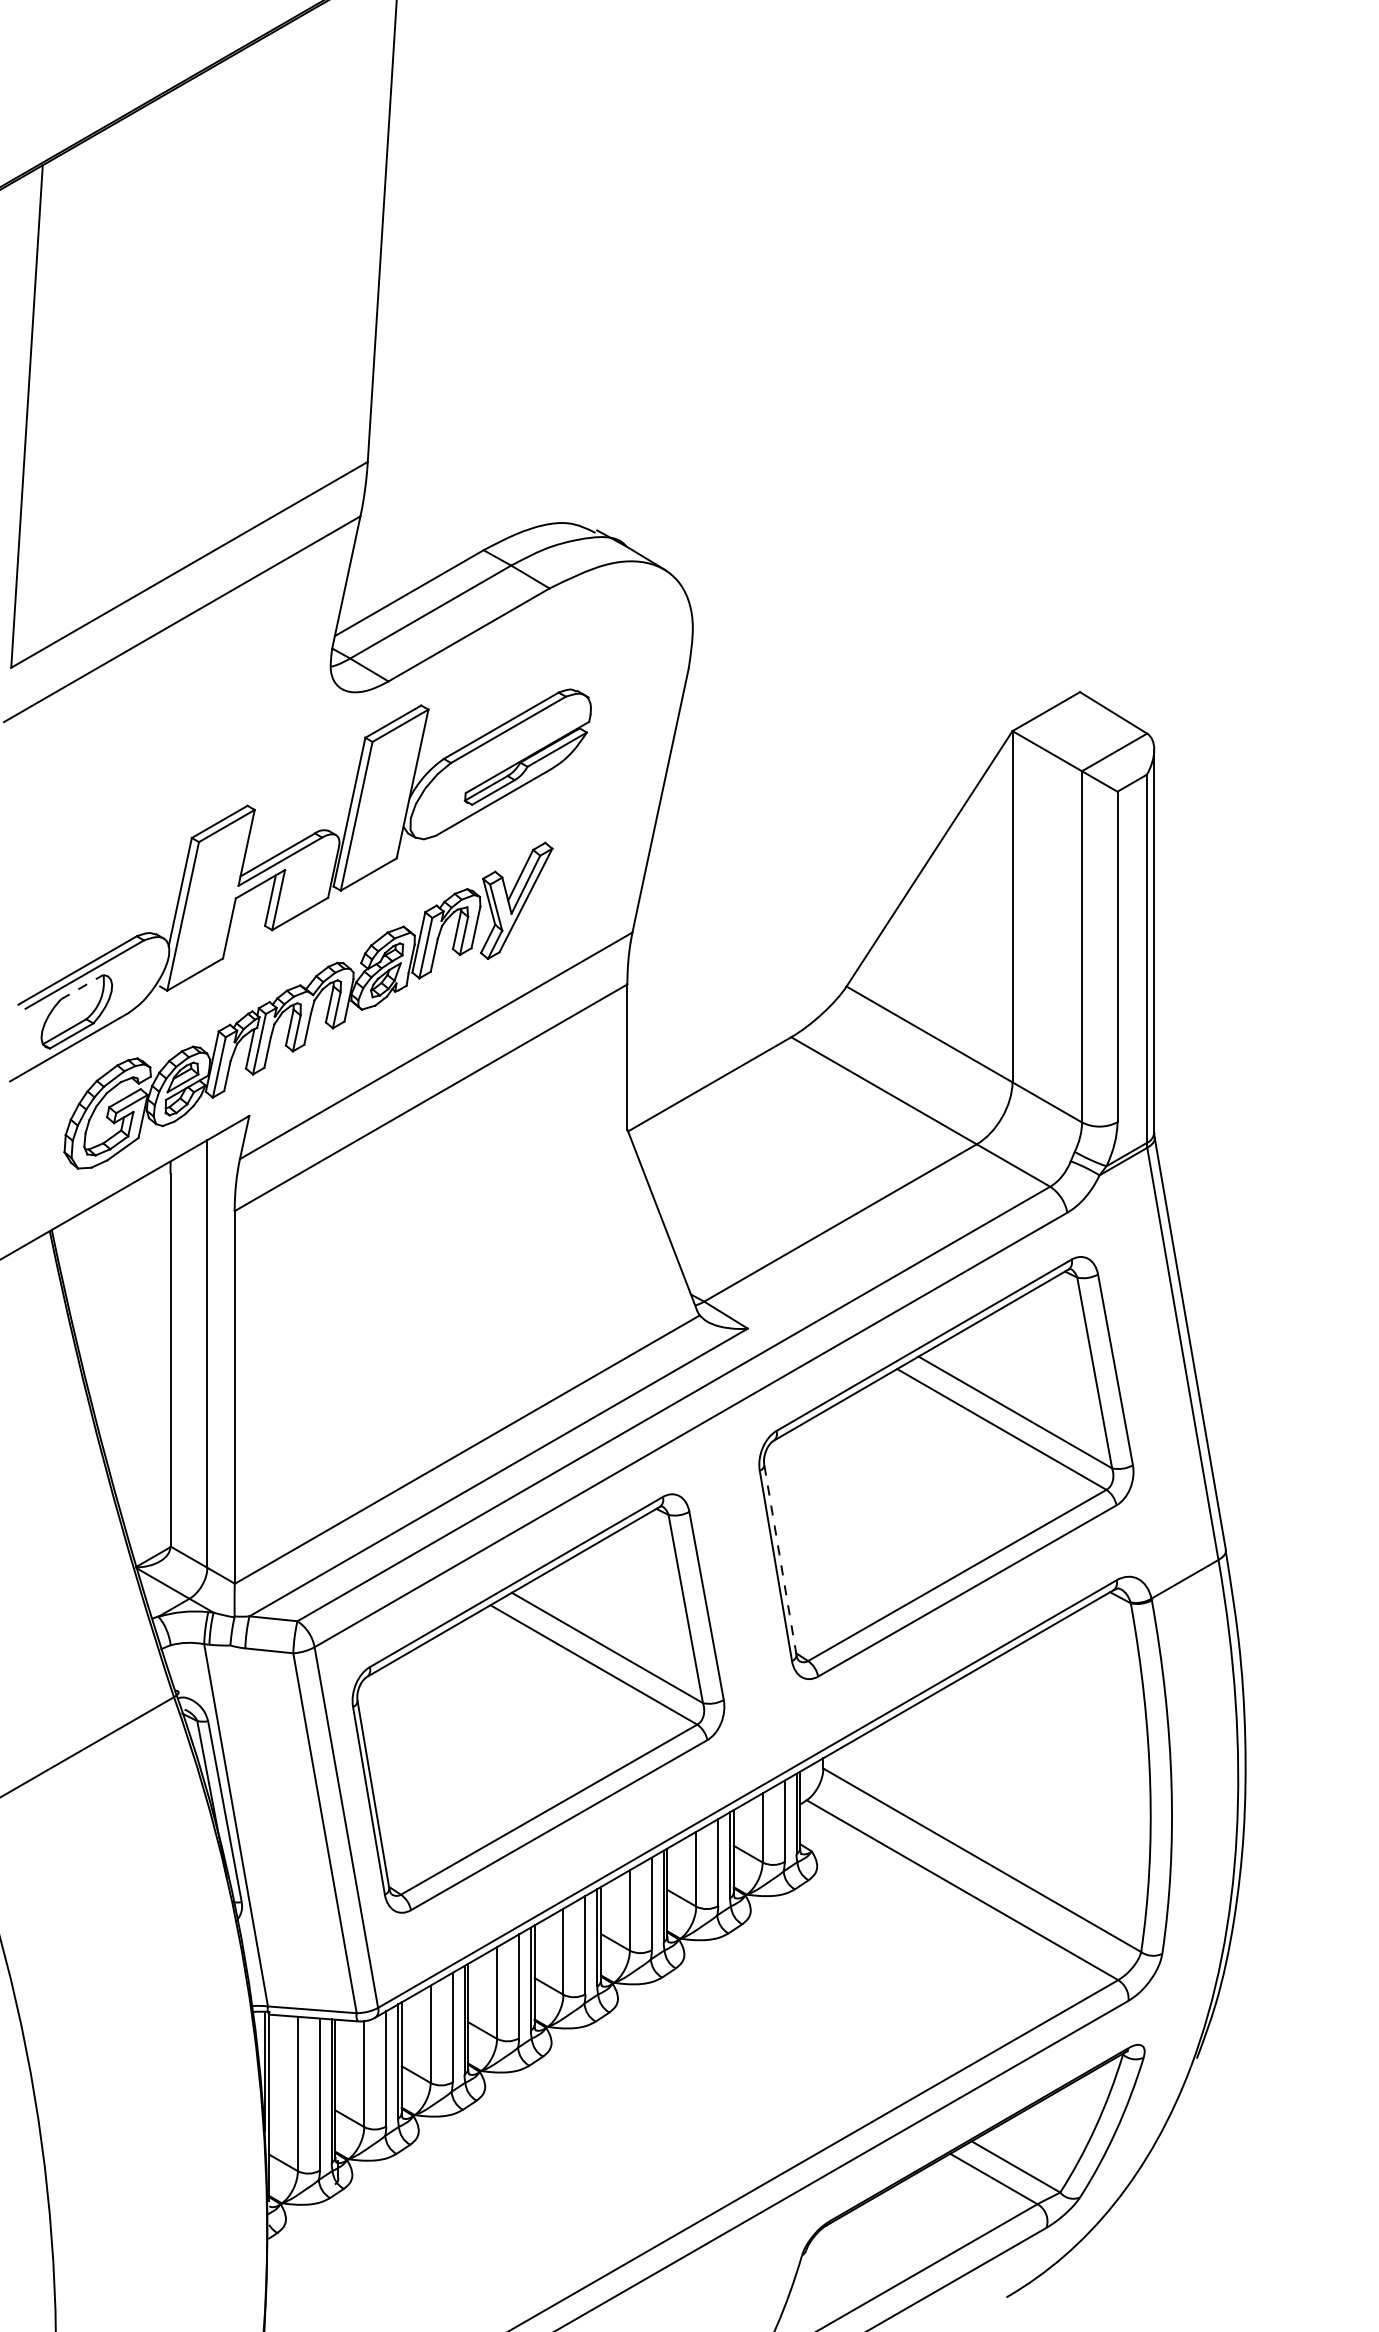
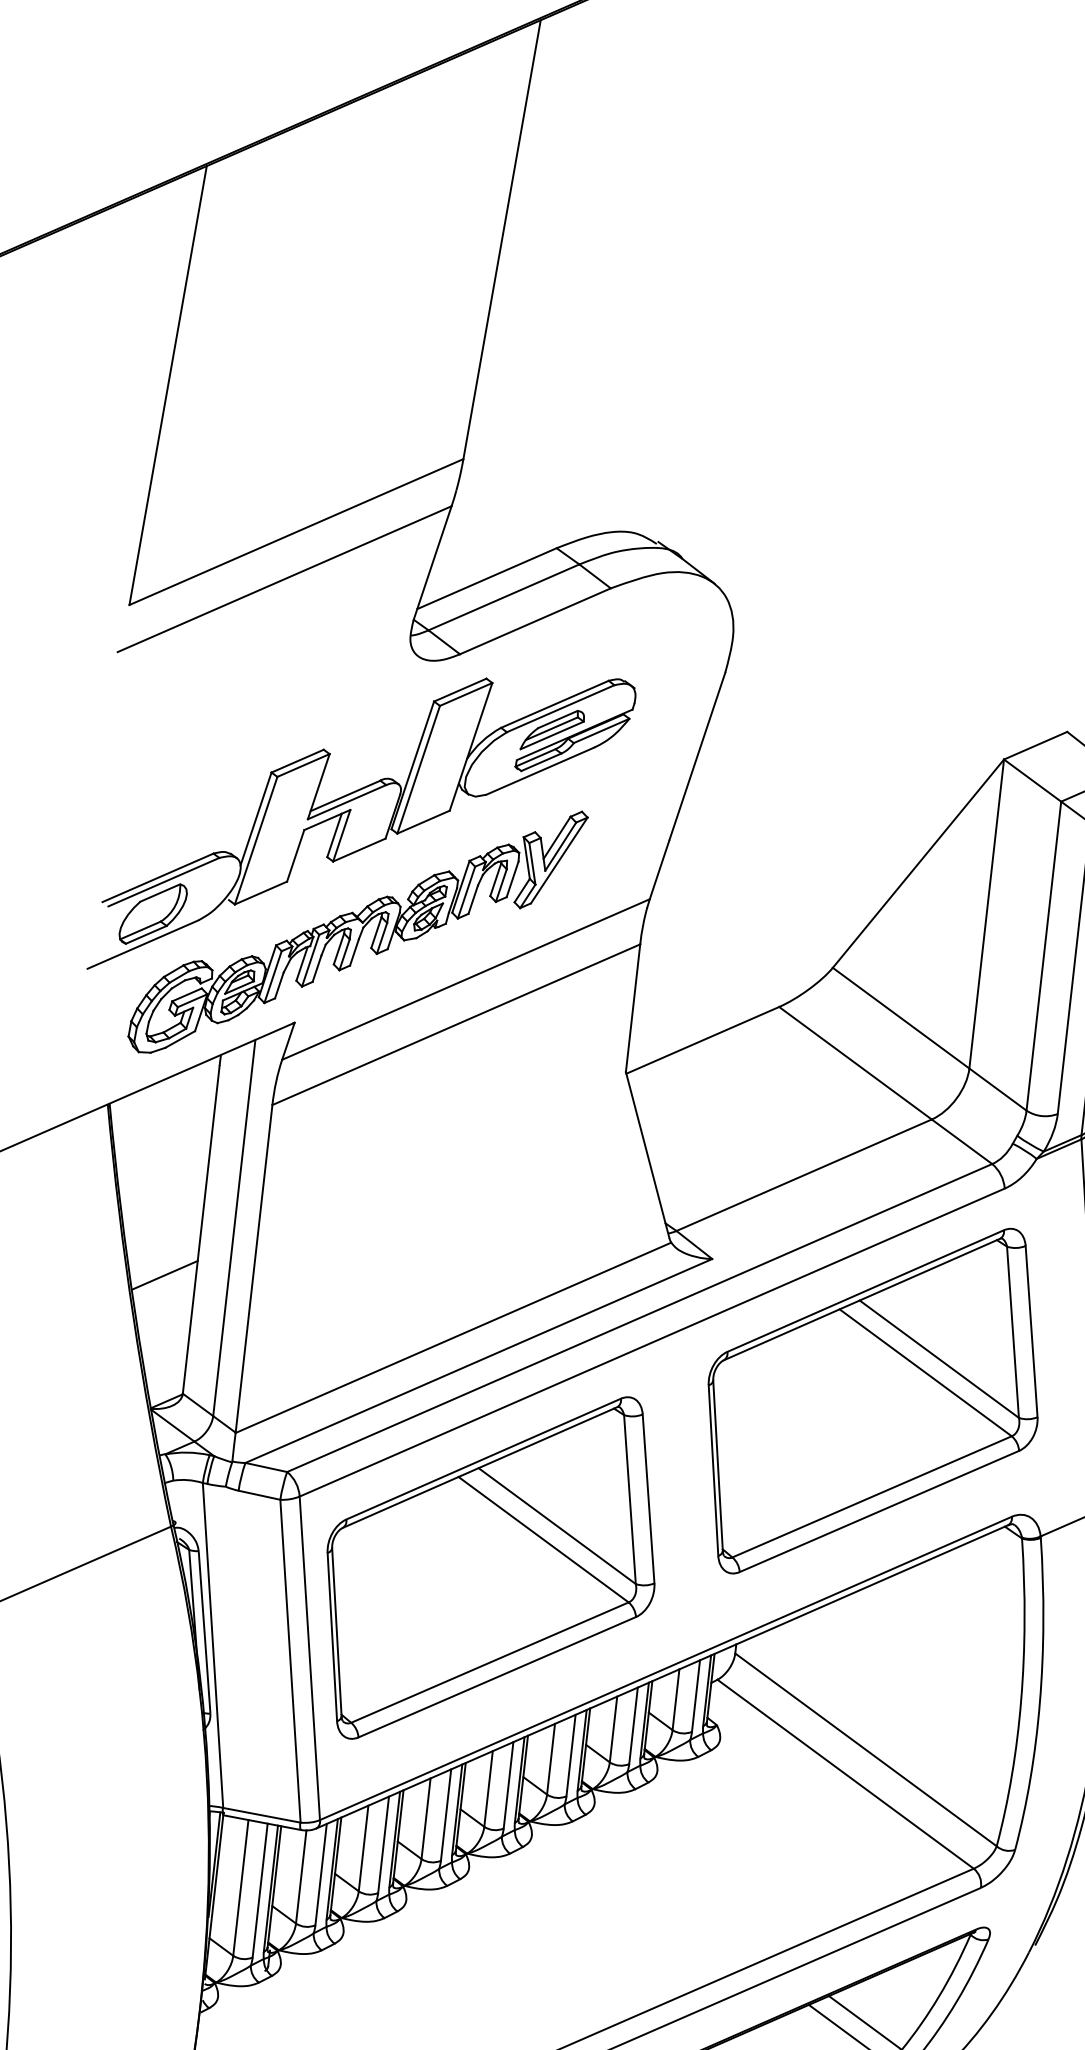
part: (502, 755) -> (552, 730), added
line: (82, 987) -> (160, 893), dashed -> solid
line: (135, 1415) -> (164, 1275), added
line: (780, 1559) -> (718, 1465), dashed -> solid

